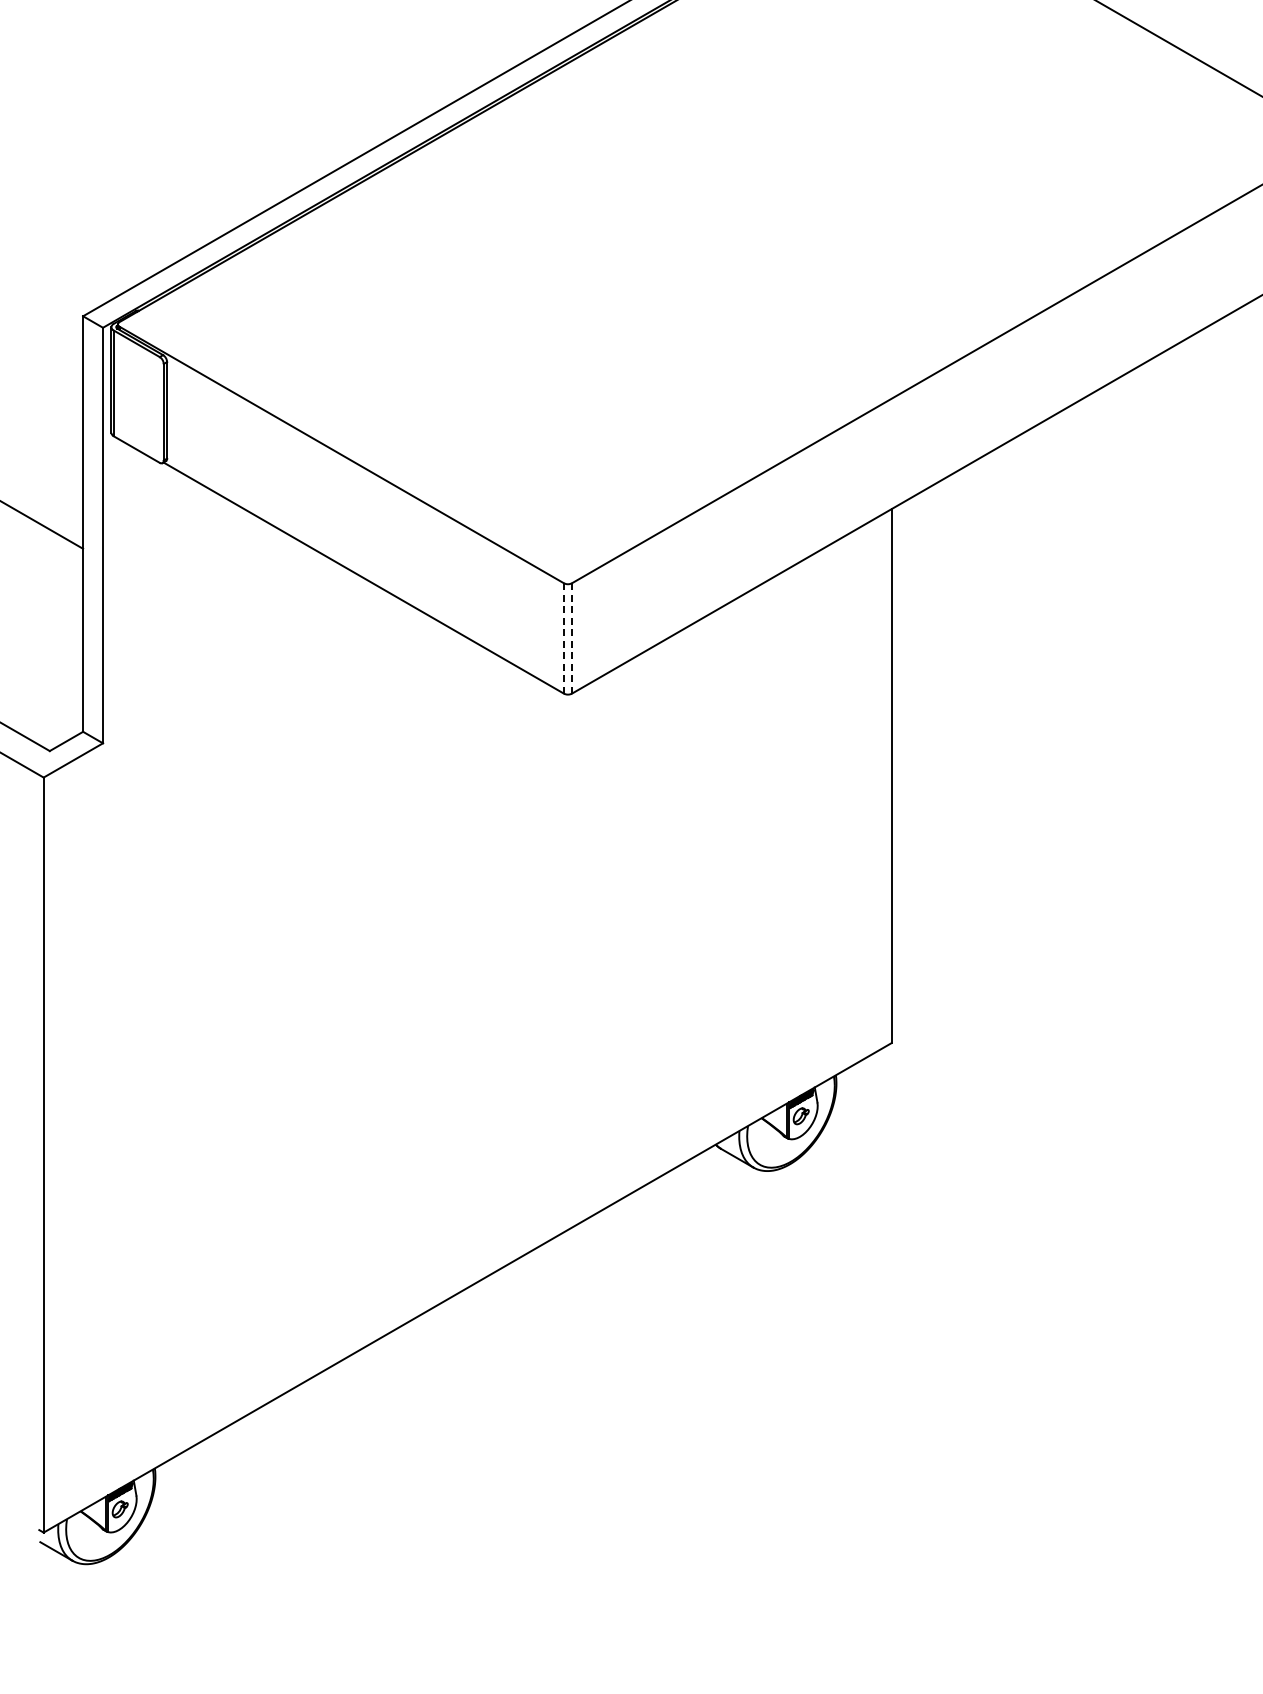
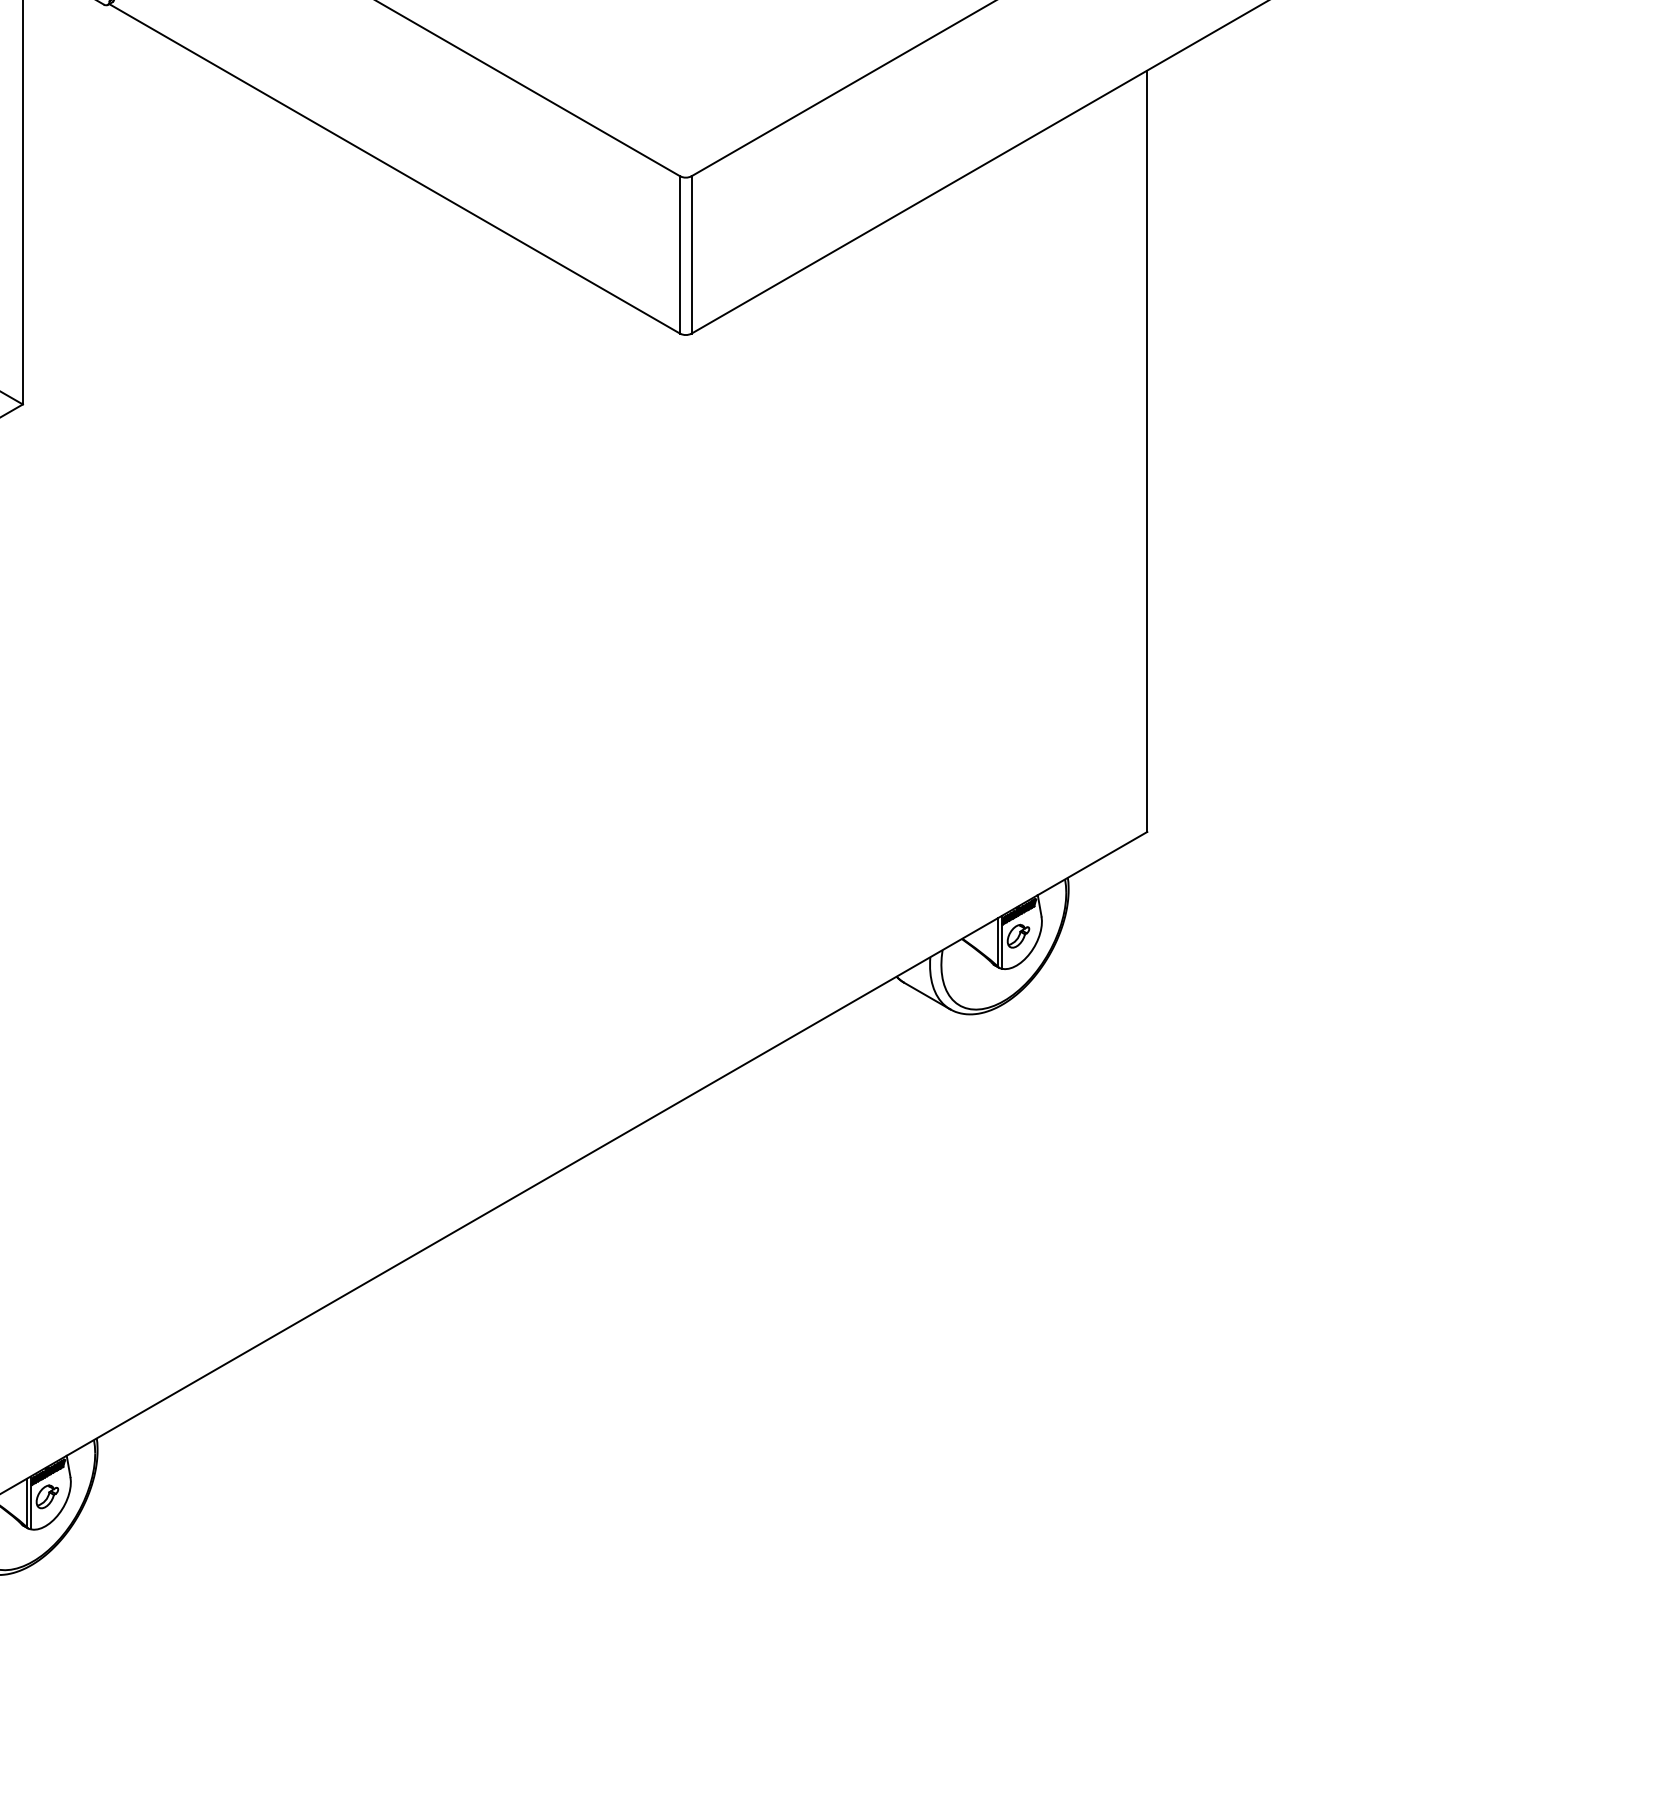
line: (563, 637) -> (679, 253), dashed -> solid
line: (571, 637) -> (690, 253), dashed -> solid

